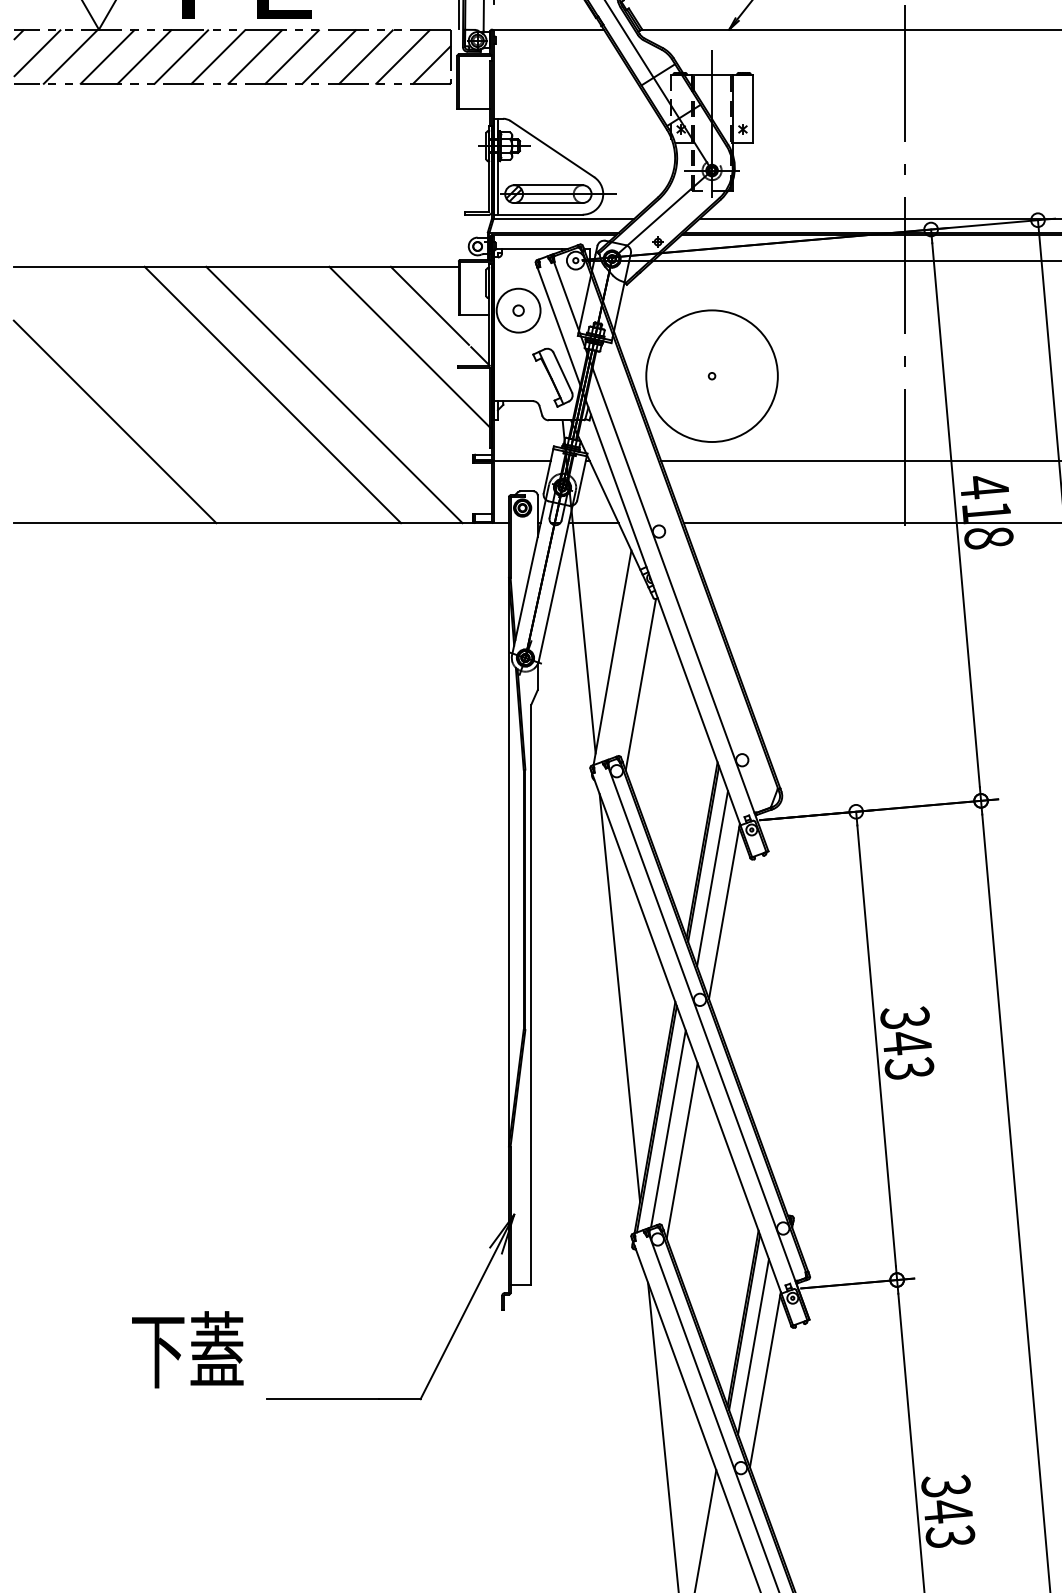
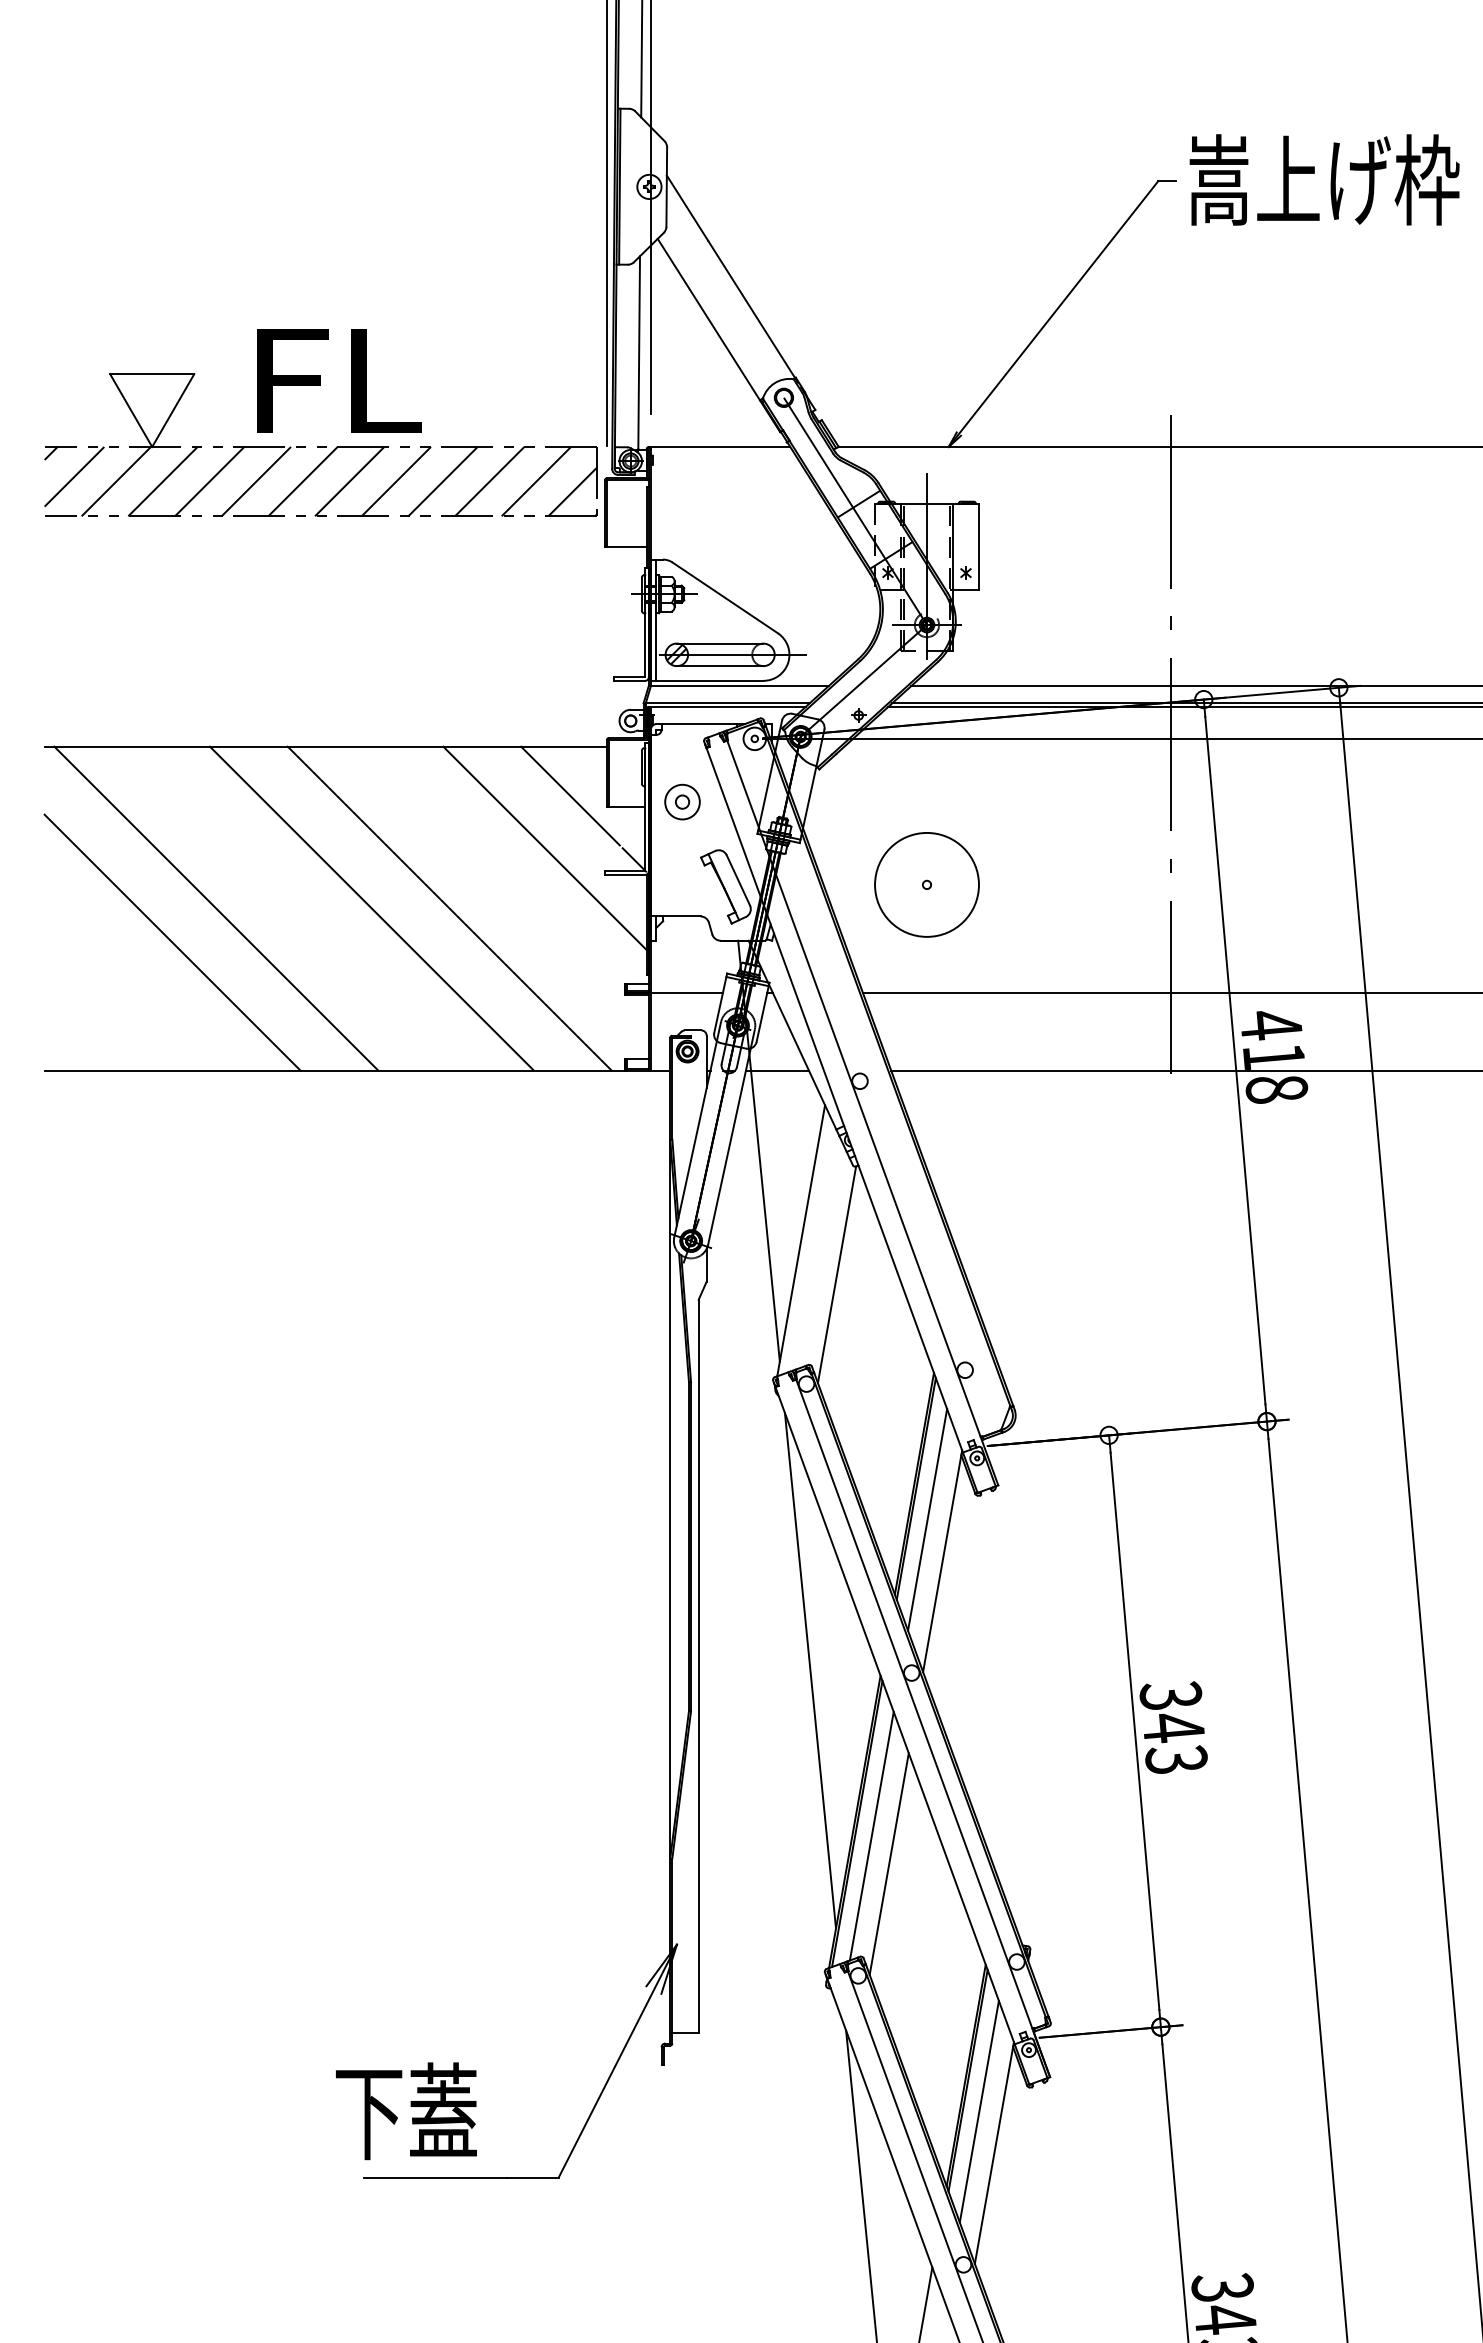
circle: (518, 310) -> (682, 801), size x0.62
circle: (711, 375) -> (926, 884), size x0.62
line: (149, 394) -> (216, 908), added
text: (187, 1349) -> (406, 2111), moved

